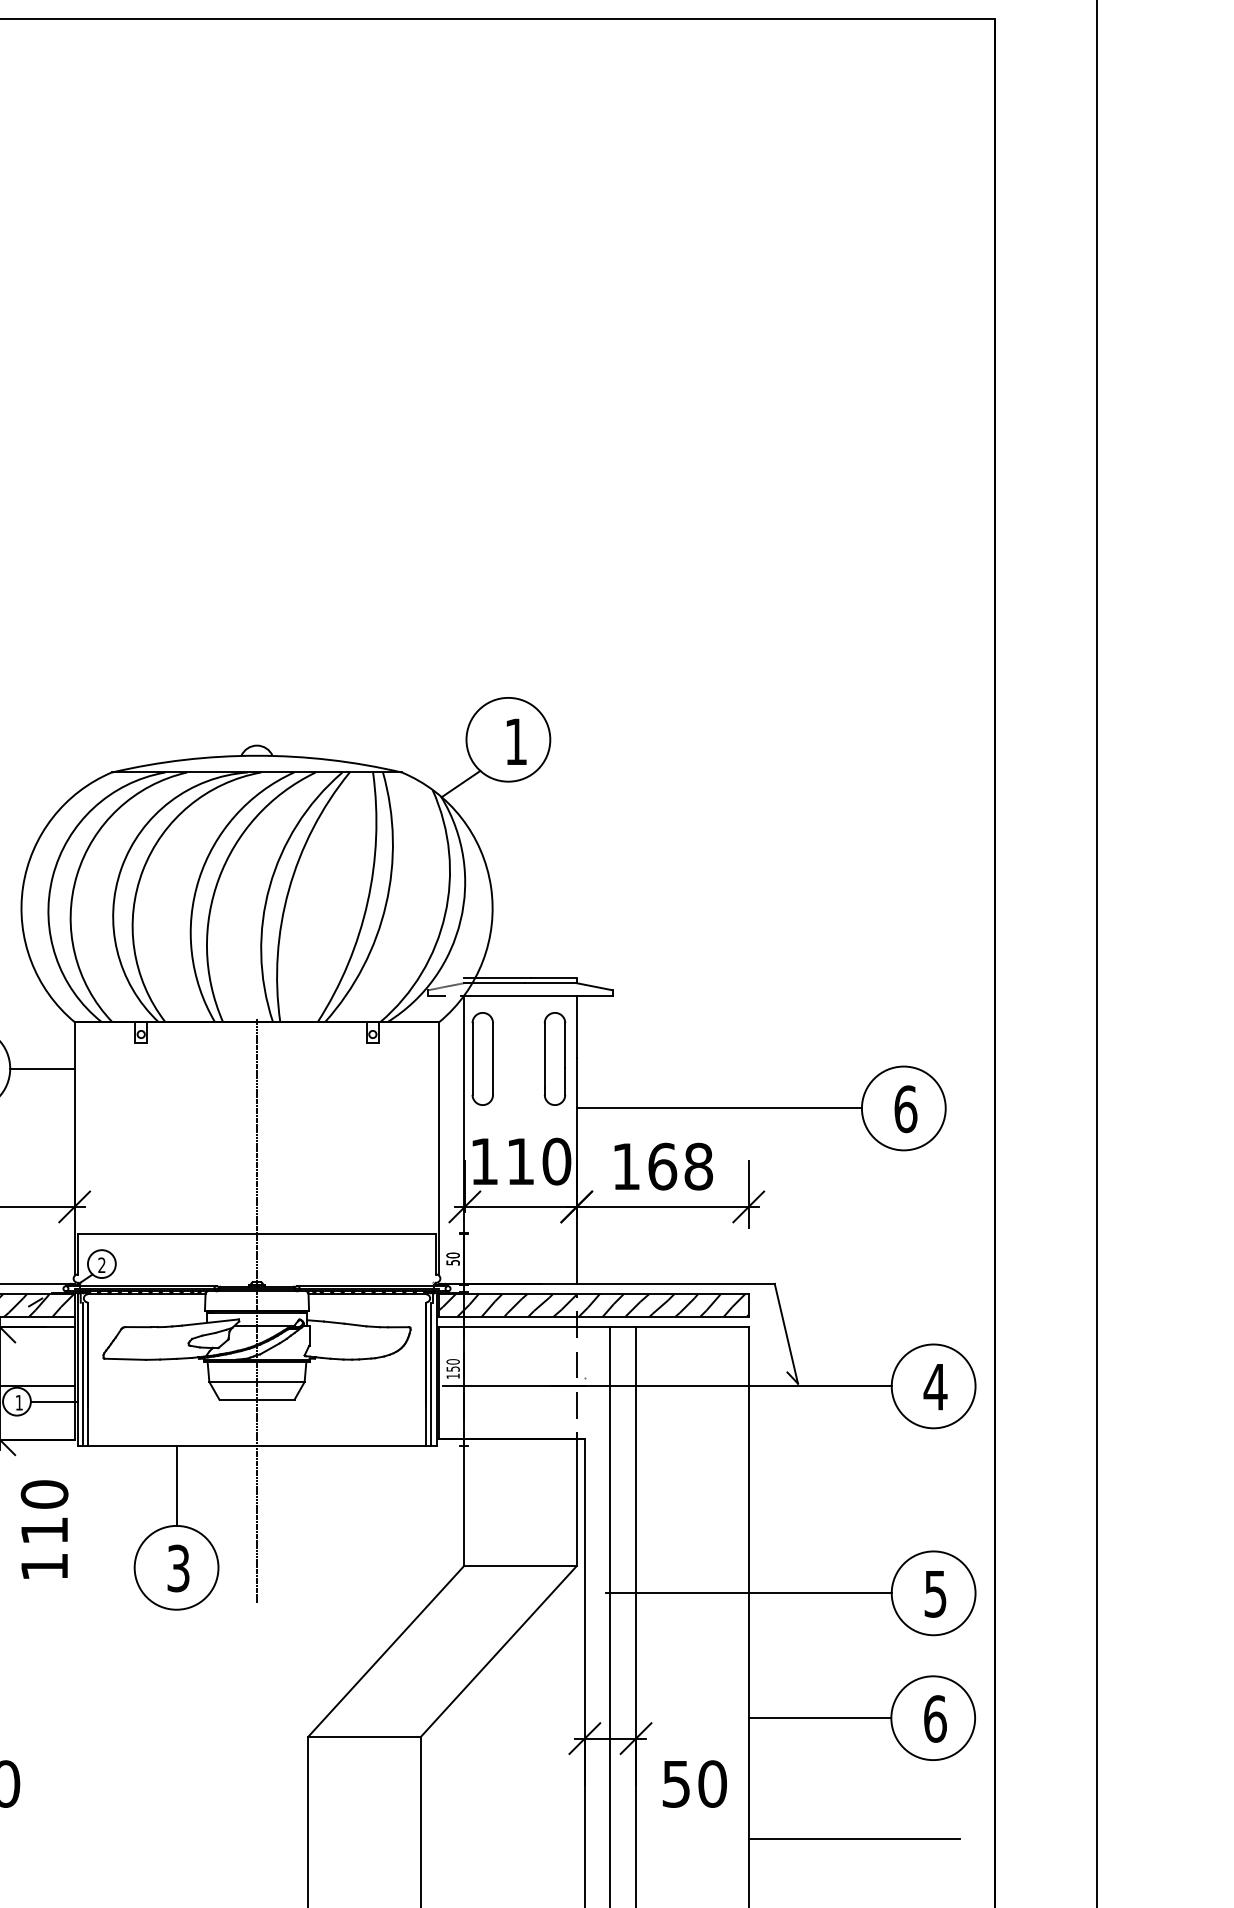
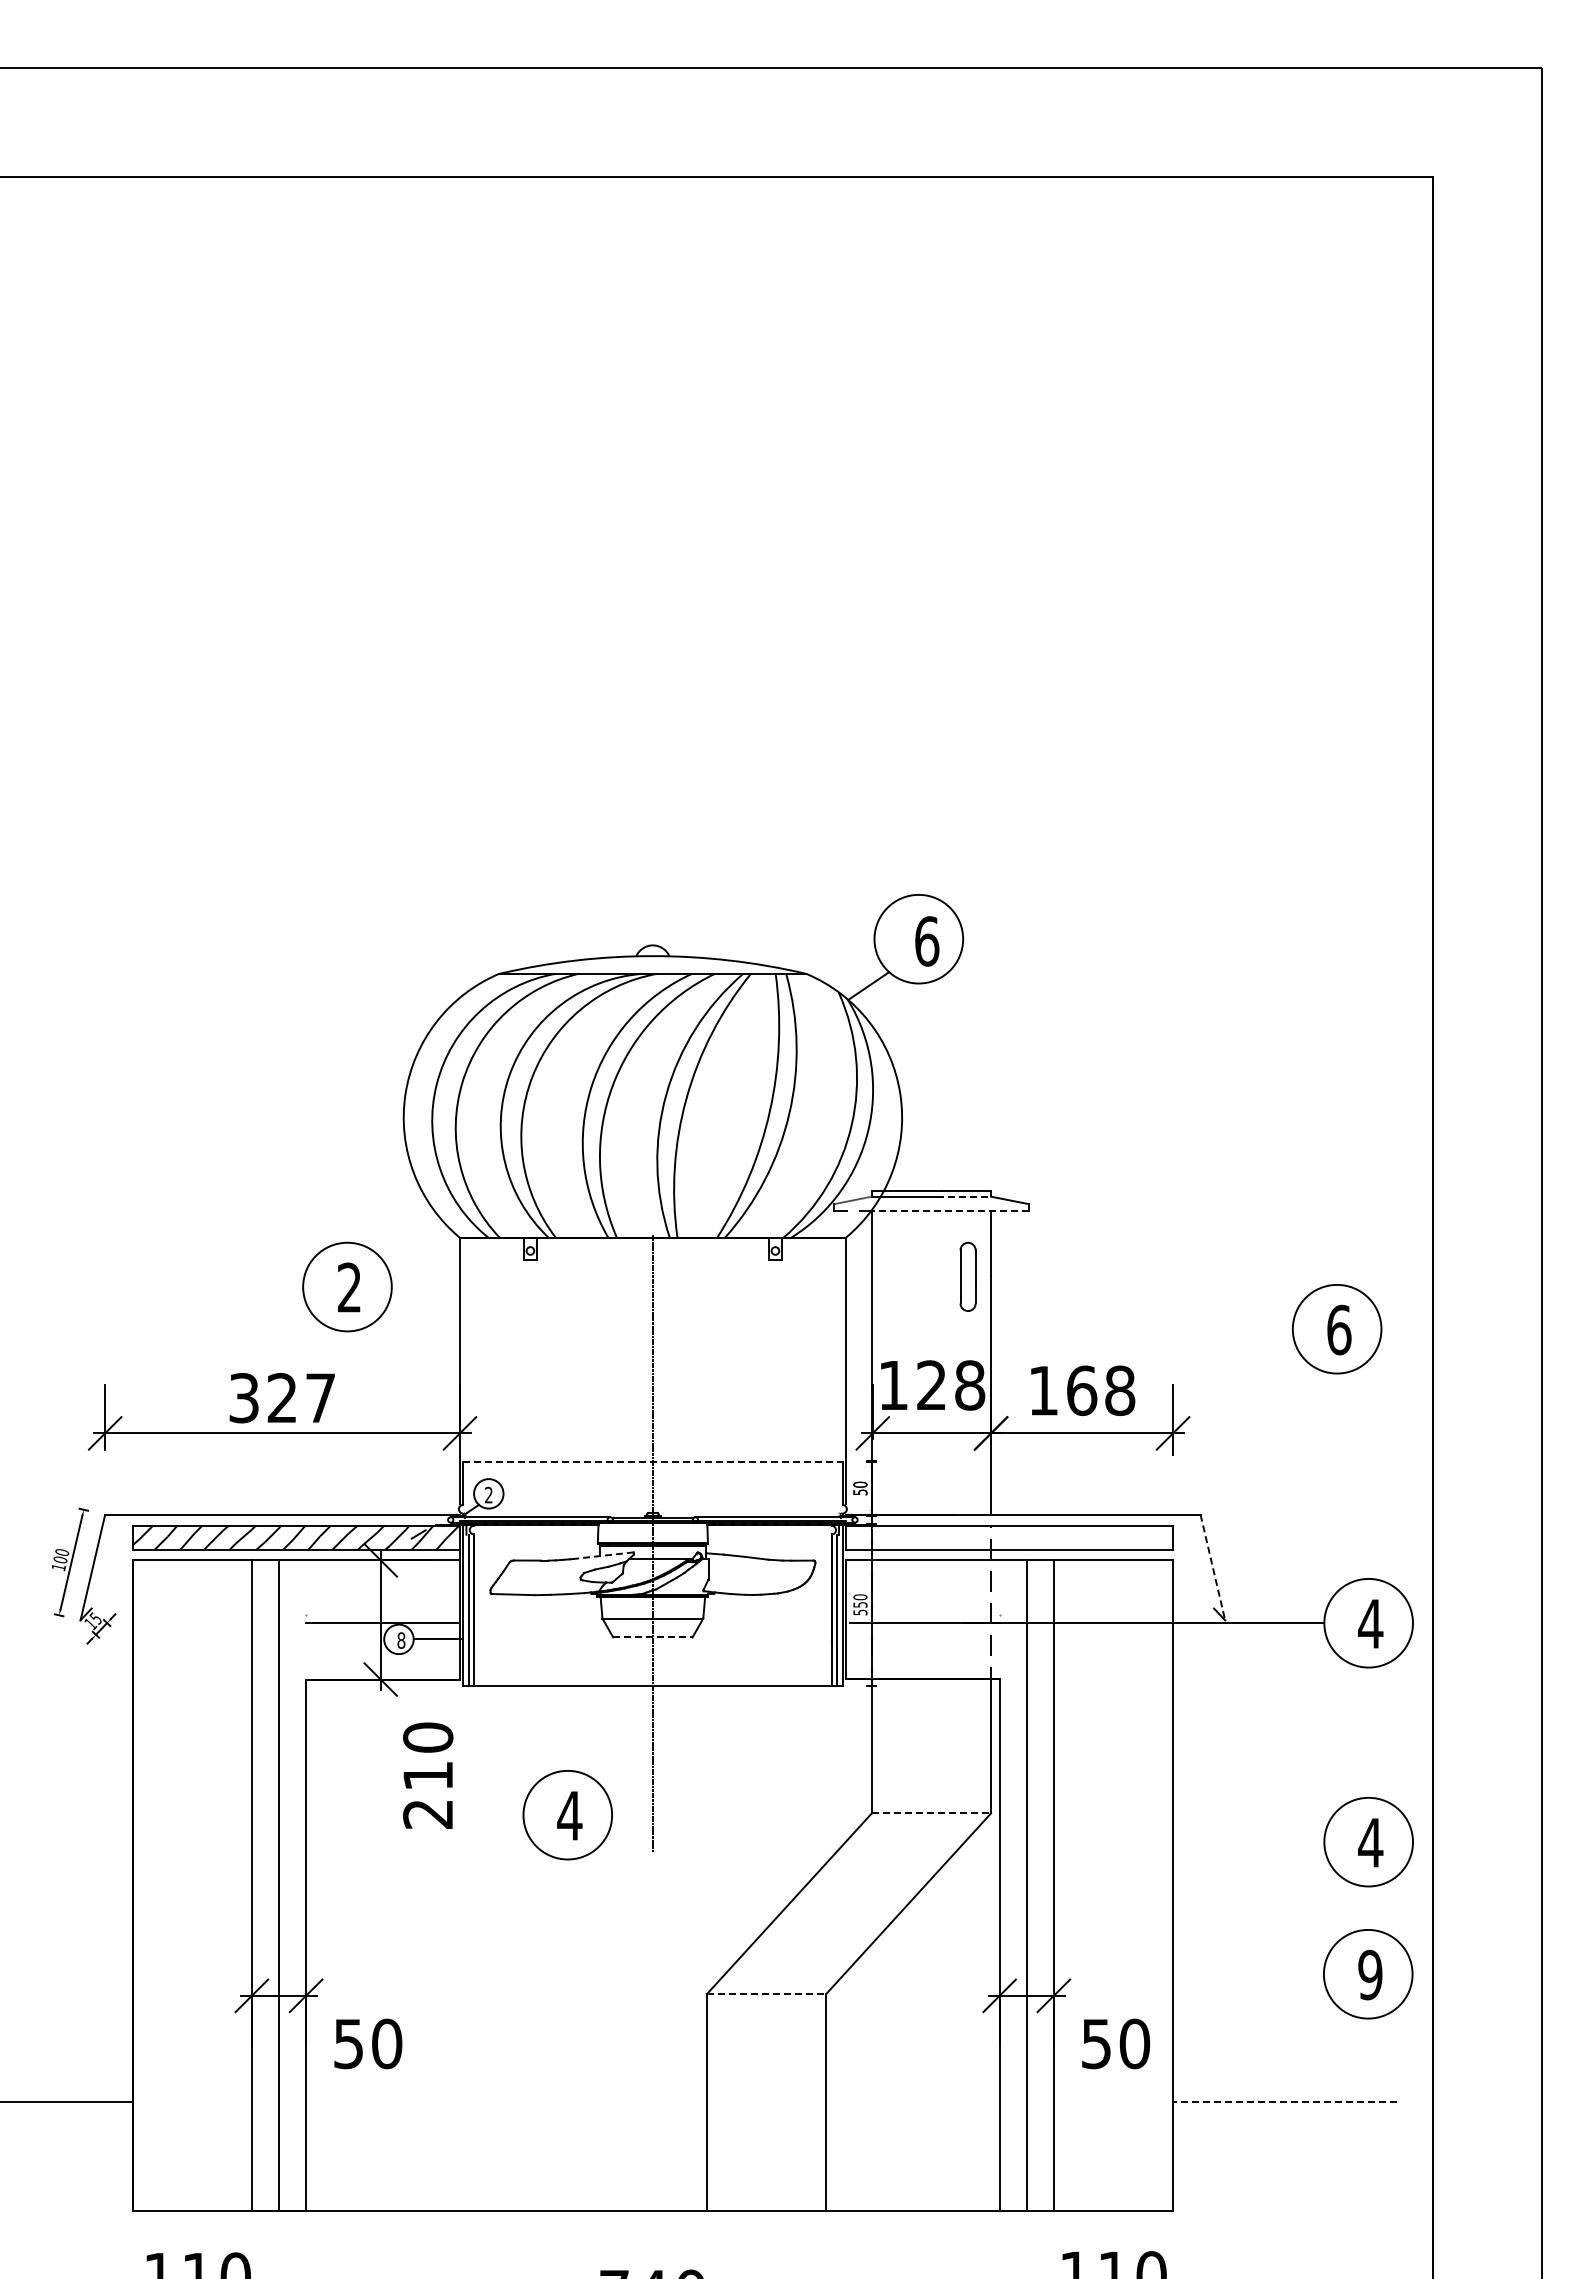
text: (516, 741) -> (927, 941), 1 -> 6
line: (551, 983) -> (964, 1196), solid -> dashed
line: (538, 996) -> (950, 1210), solid -> dashed
part: (482, 1058) -> (891, 1276), removed
part: (554, 1058) -> (967, 1276), size x0.7
line: (42, 1069) -> (425, 1287), removed
line: (718, 1108) -> (1141, 1329), removed
text: (539, 1161) -> (951, 1385), 110 -> 128
line: (256, 1233) -> (652, 1461), solid -> dashed
hatch: (594, 1305) -> (1009, 1537), removed
line: (210, 1322) -> (603, 1555), solid -> dashed
line: (786, 1334) -> (1213, 1568), solid -> dashed
text: (453, 1376) -> (860, 1612), 150 -> 550
line: (256, 1399) -> (652, 1637), solid -> dashed
text: (19, 1402) -> (401, 1640), 1 -> 8
line: (176, 1485) -> (567, 1728), removed
line: (520, 1566) -> (931, 1813), solid -> dashed
text: (43, 1567) -> (427, 1814), 110 -> 210
text: (178, 1568) -> (569, 1815), 3 -> 4
line: (749, 1593) -> (1173, 1842), removed
text: (935, 1594) -> (1370, 1843), 5 -> 4
line: (820, 1718) -> (1248, 1974), removed
text: (935, 1718) -> (1370, 1974), 6 -> 9
line: (364, 1736) -> (766, 1993), solid -> dashed
line: (854, 1839) -> (1284, 2102), solid -> dashed

